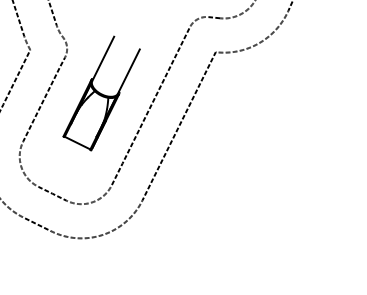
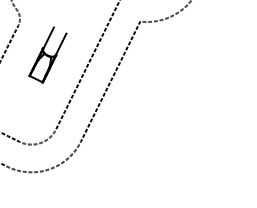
part: (101, 93) -> (47, 55), size x0.6

